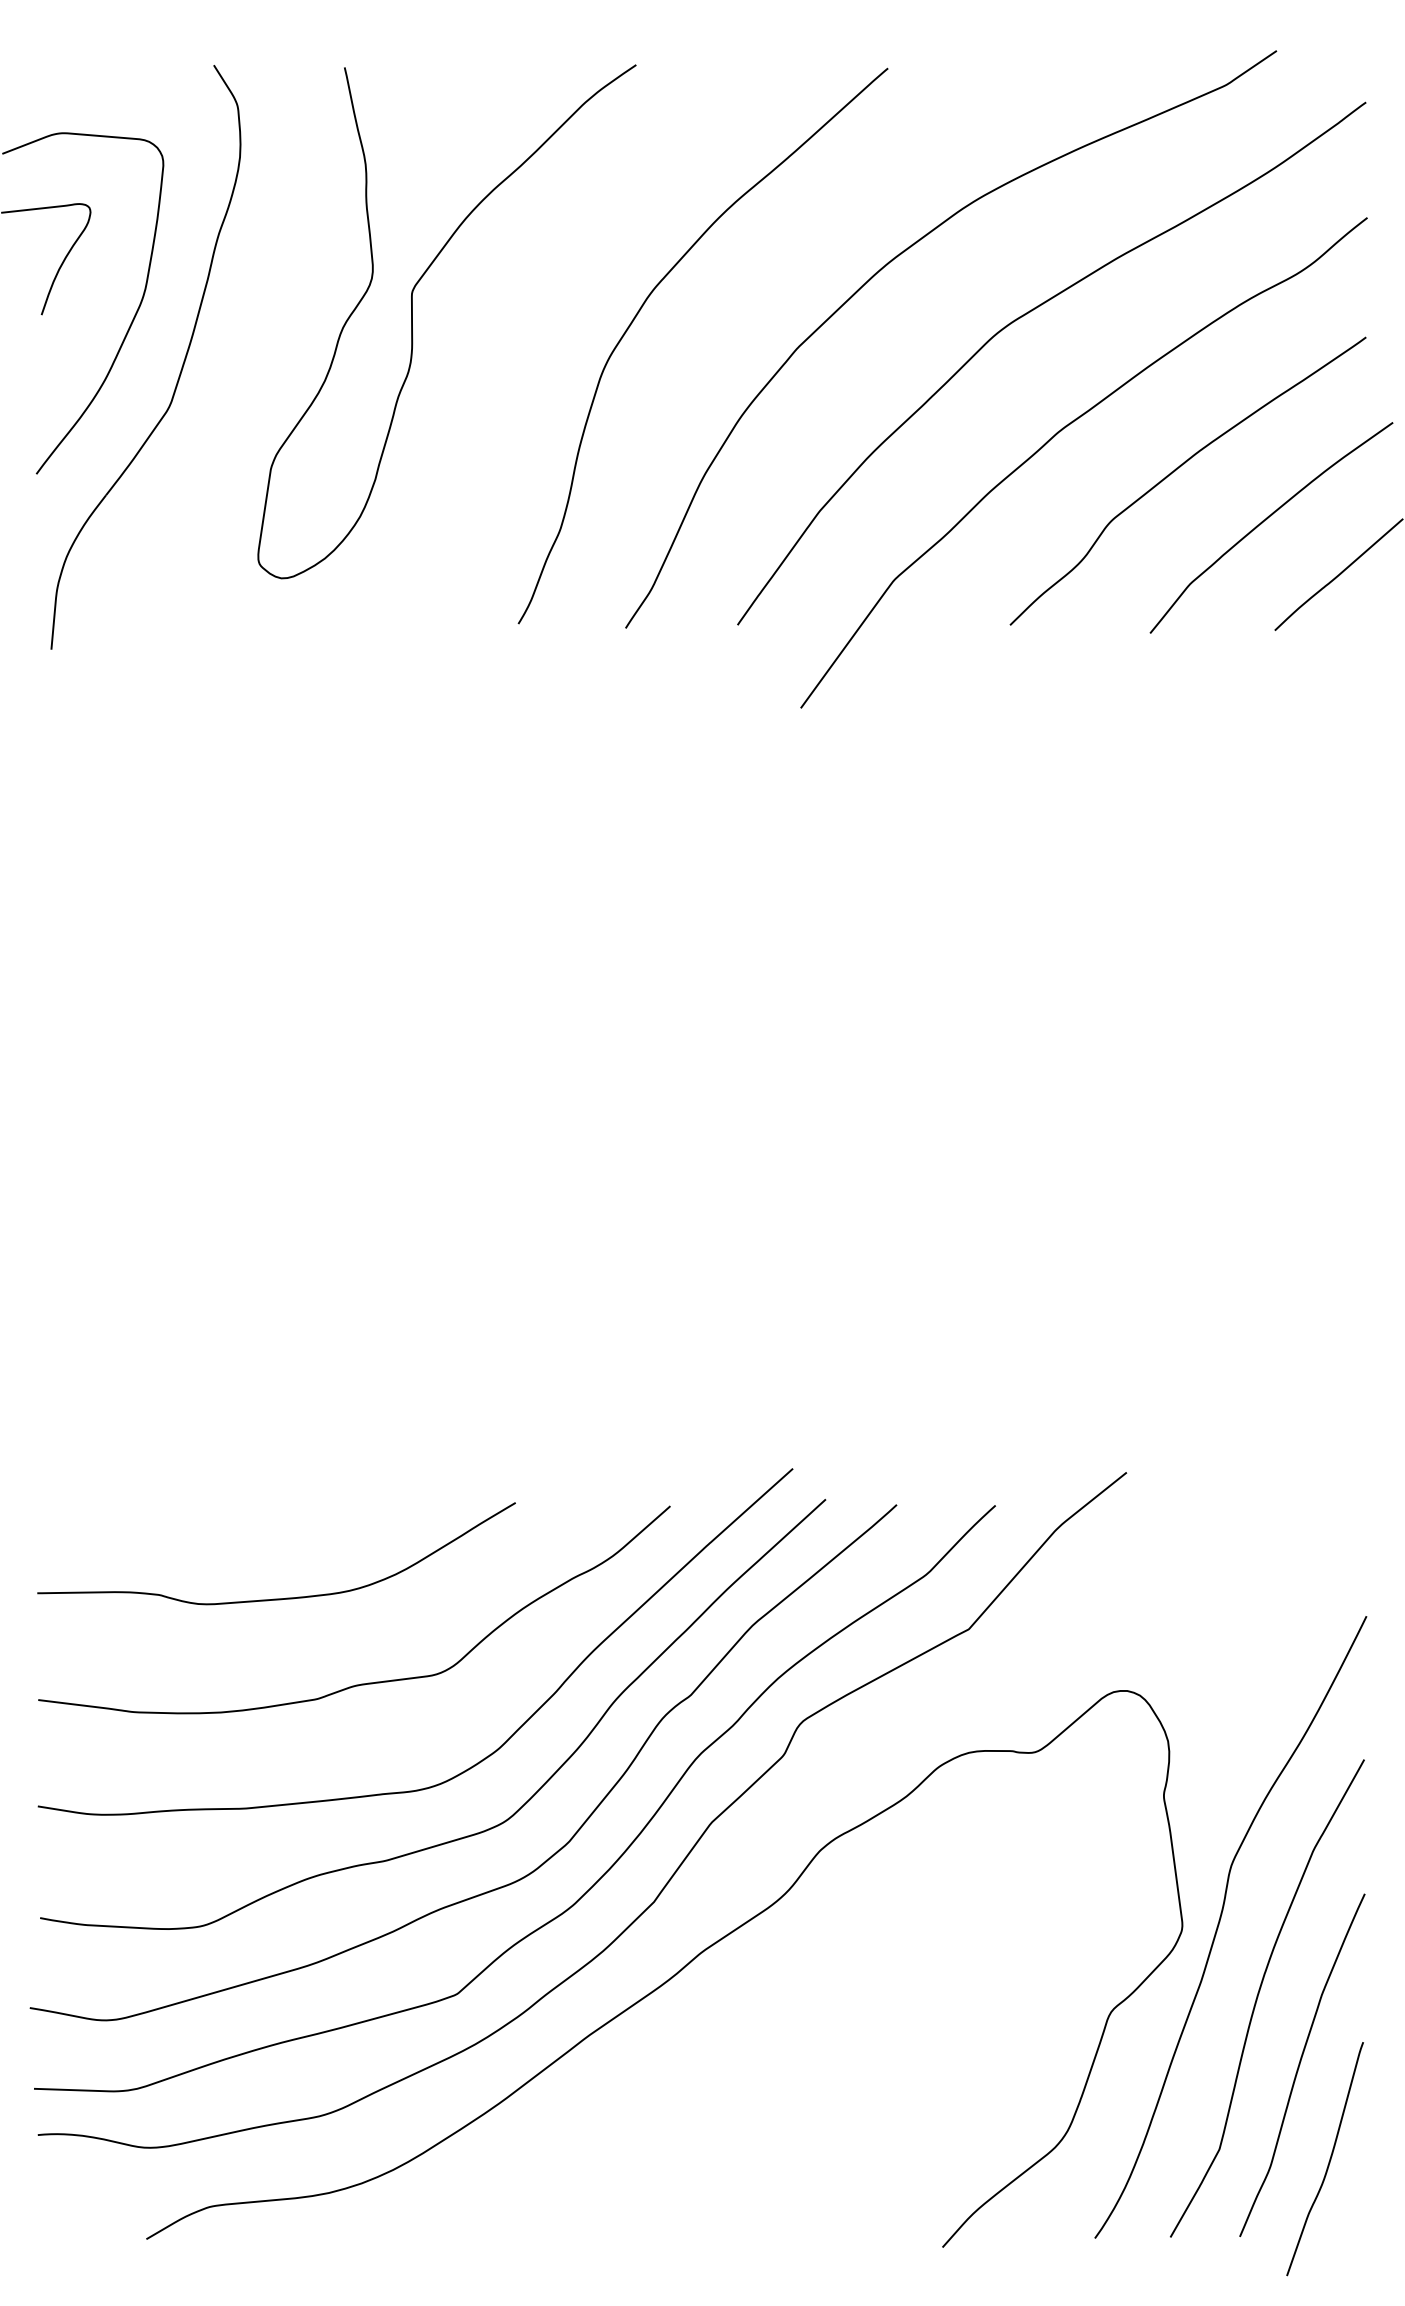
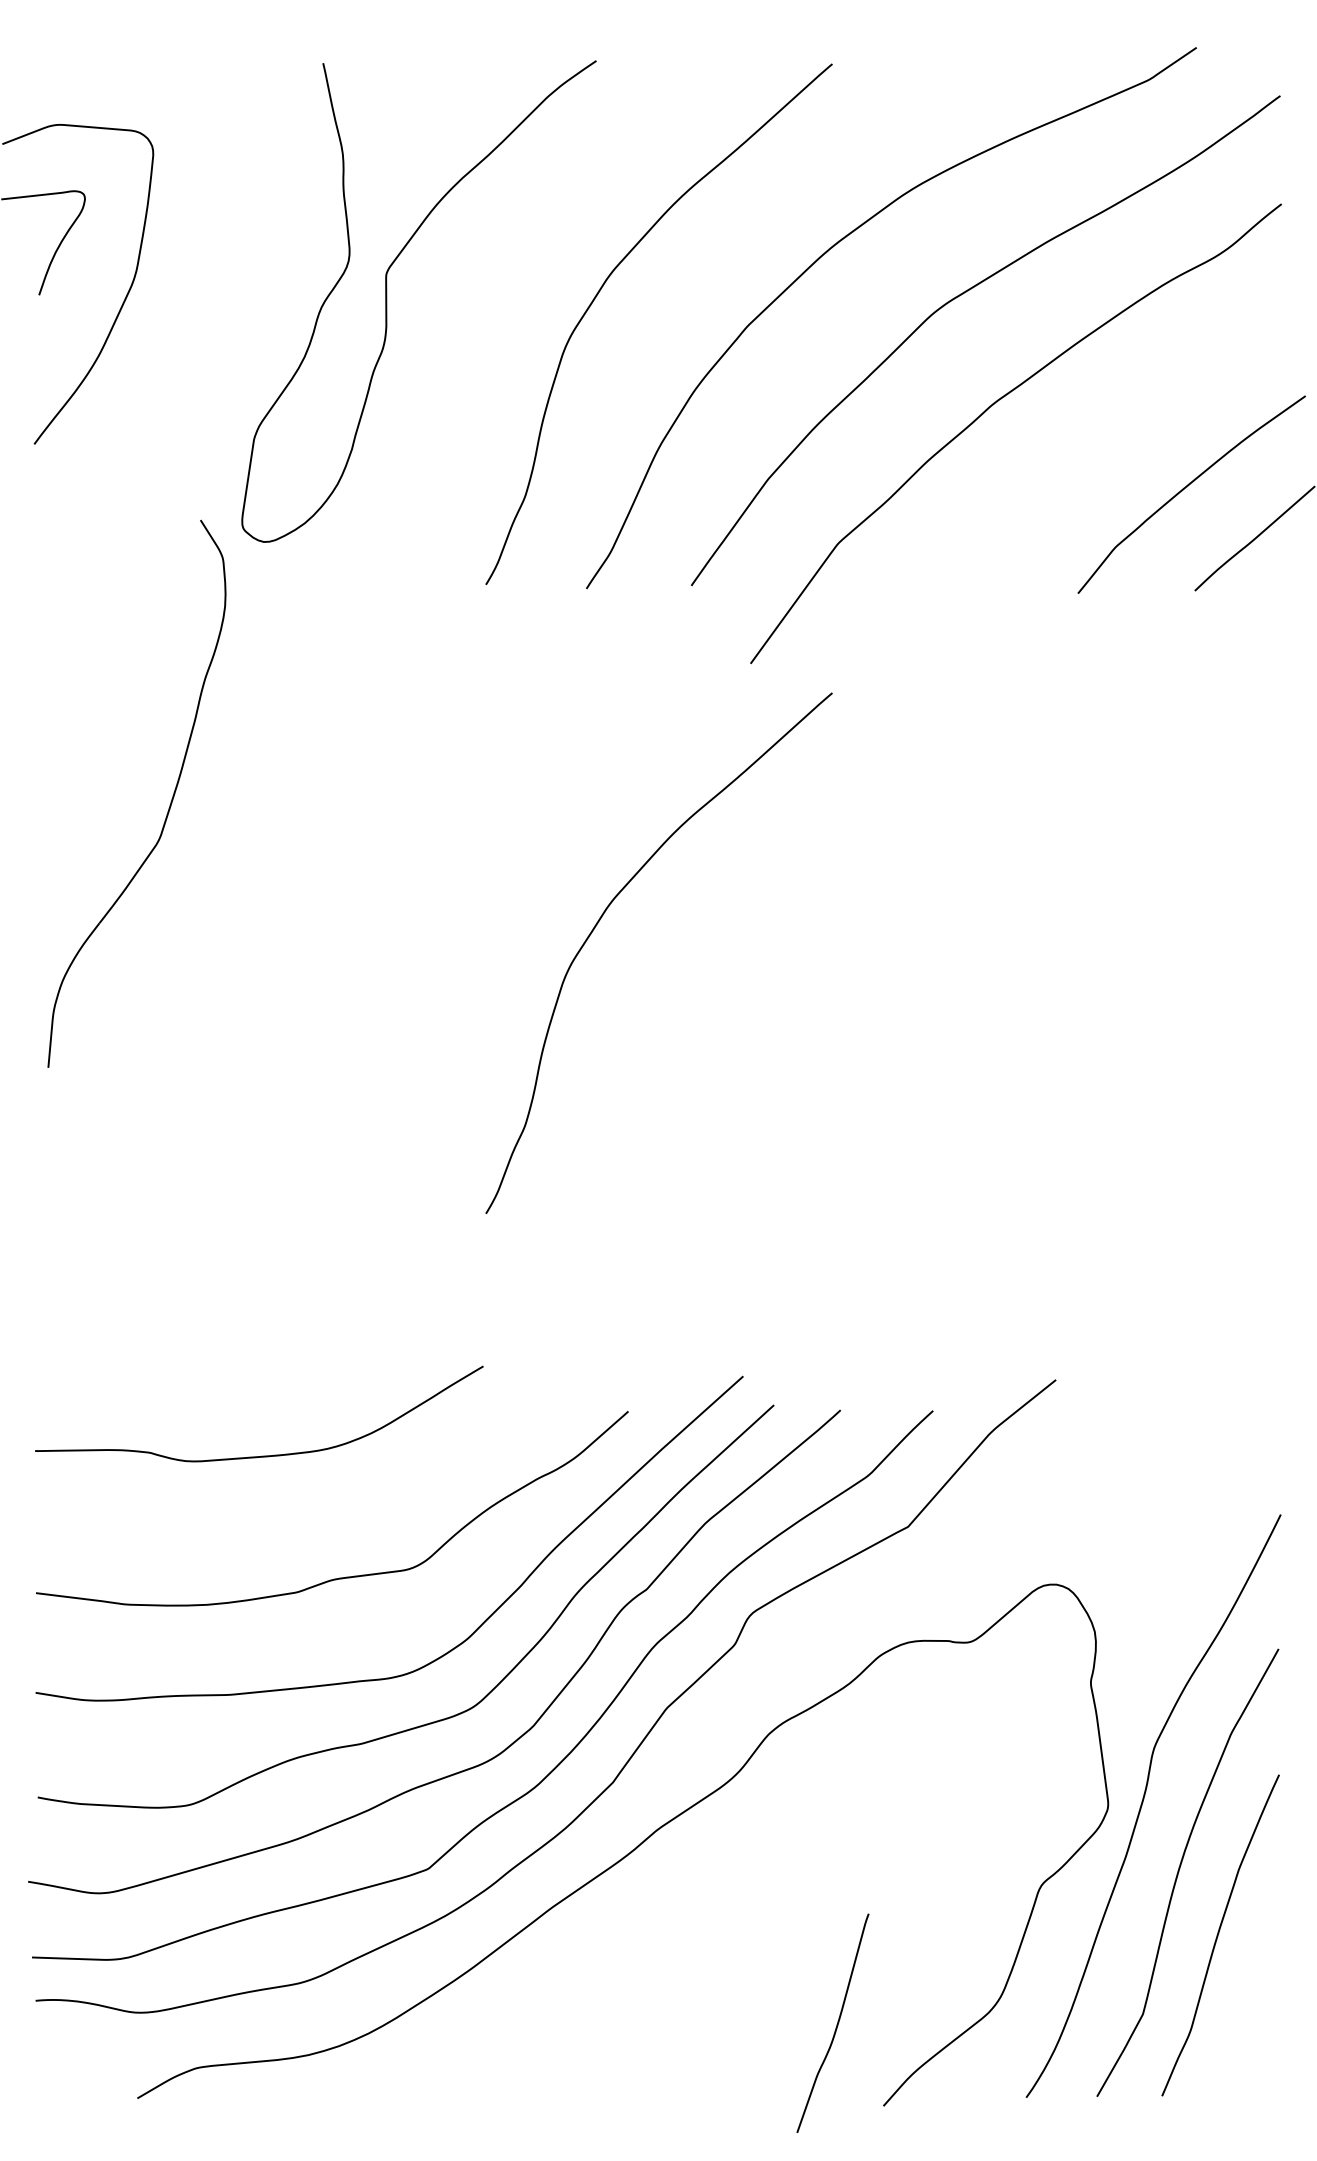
part: (181, 365) -> (170, 801), moved
curve: (1177, 470) -> (1103, 440), removed
curve: (642, 979) -> (602, 917), added
curve: (278, 1597) -> (261, 1455), moved
curve: (1328, 2160) -> (836, 2024), moved

